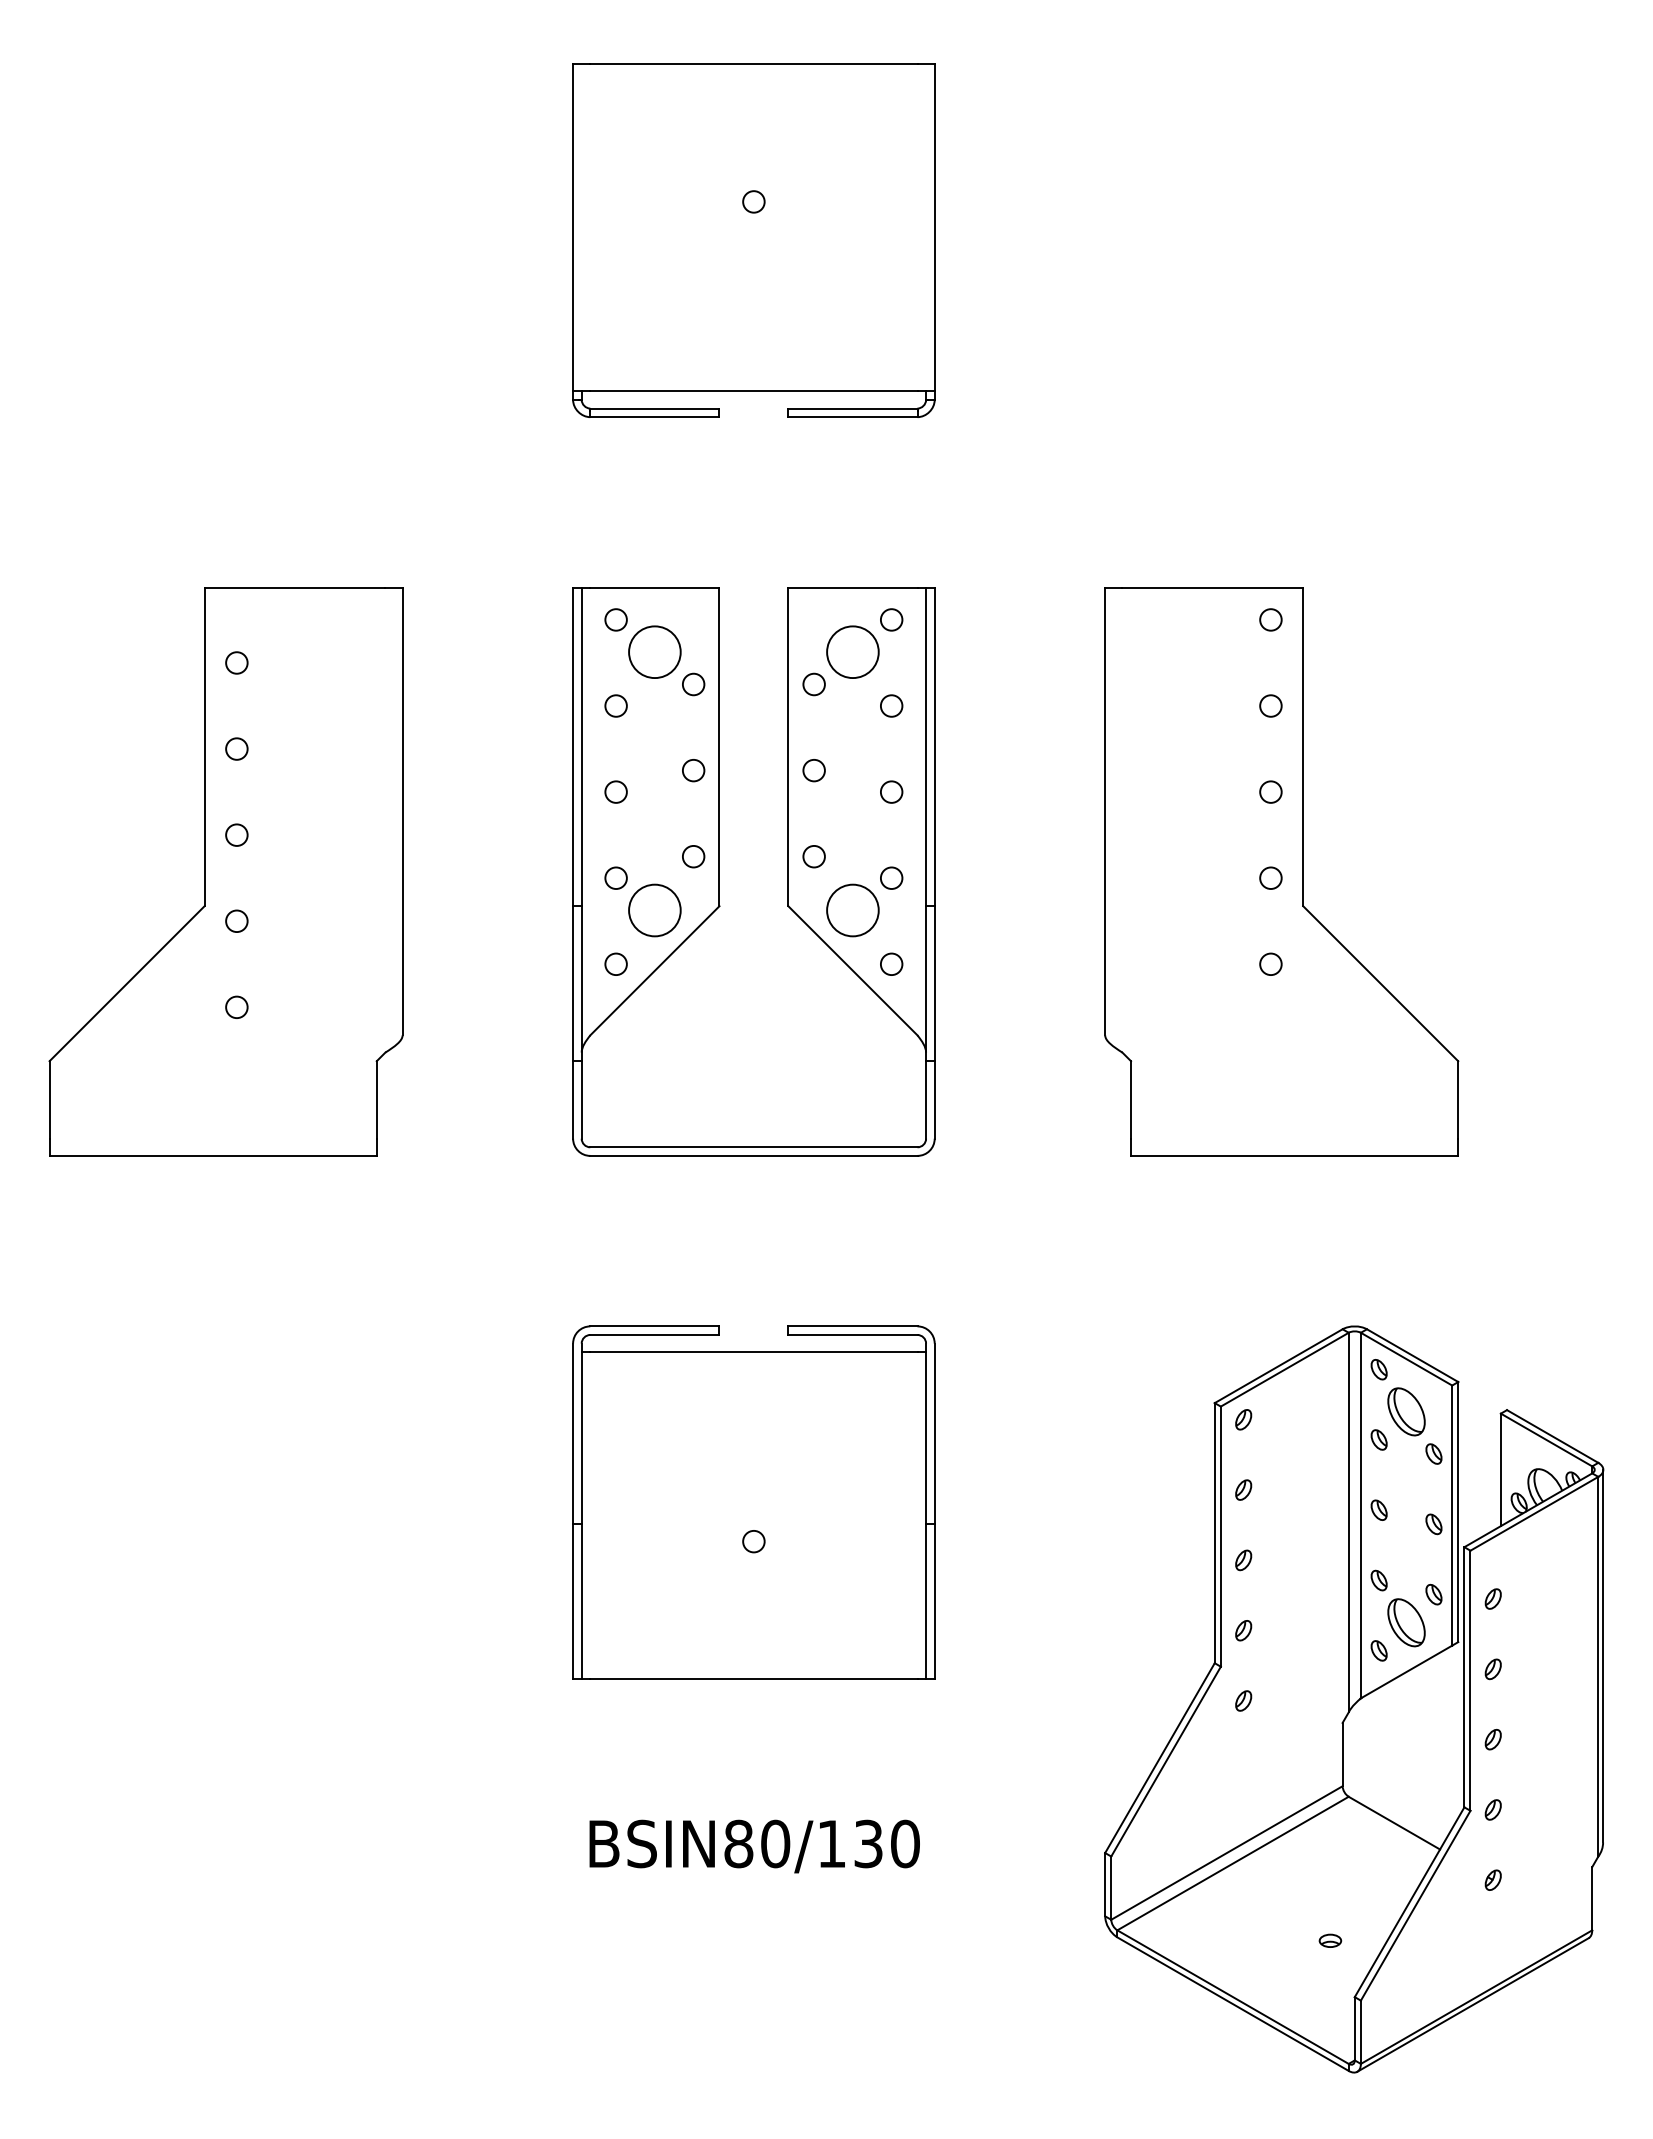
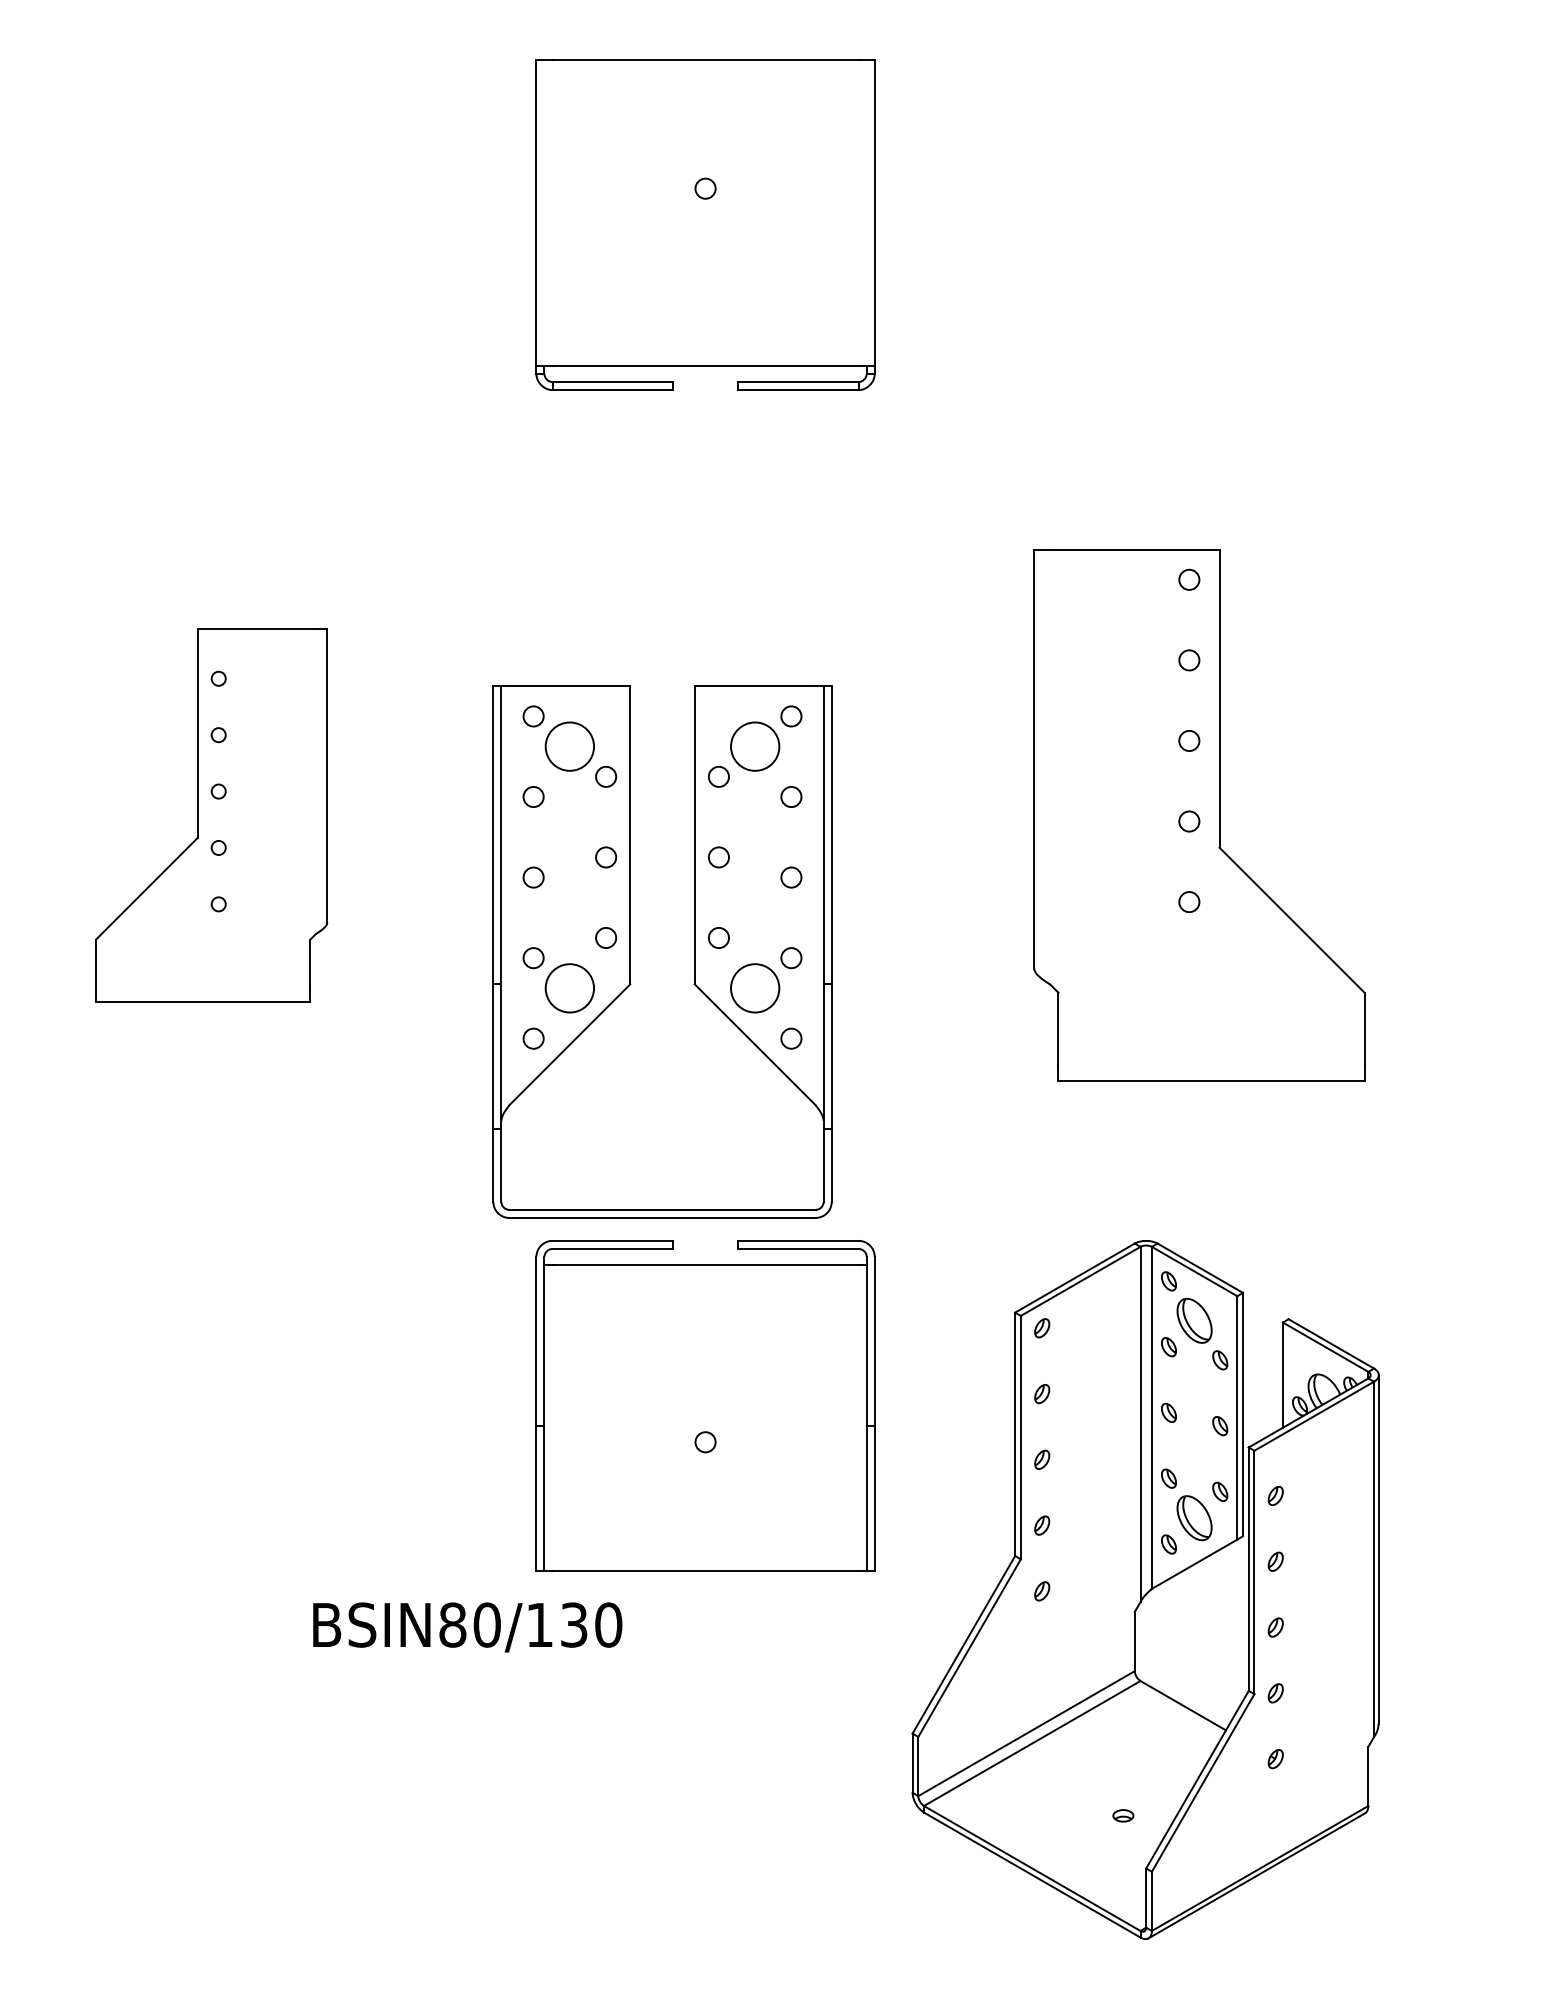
part: (225, 871) -> (211, 815), size x0.7
part: (719, 871) -> (630, 951), moved
part: (1354, 1699) -> (1145, 1589), moved
text: (754, 1846) -> (467, 1627), moved

